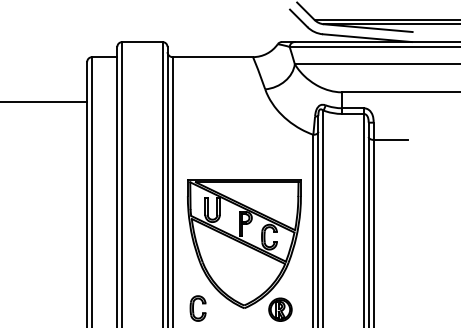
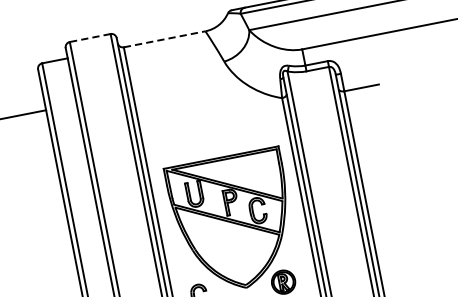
line: (141, 42) -> (89, 38), solid -> dashed
line: (213, 57) -> (165, 39), solid -> dashed

